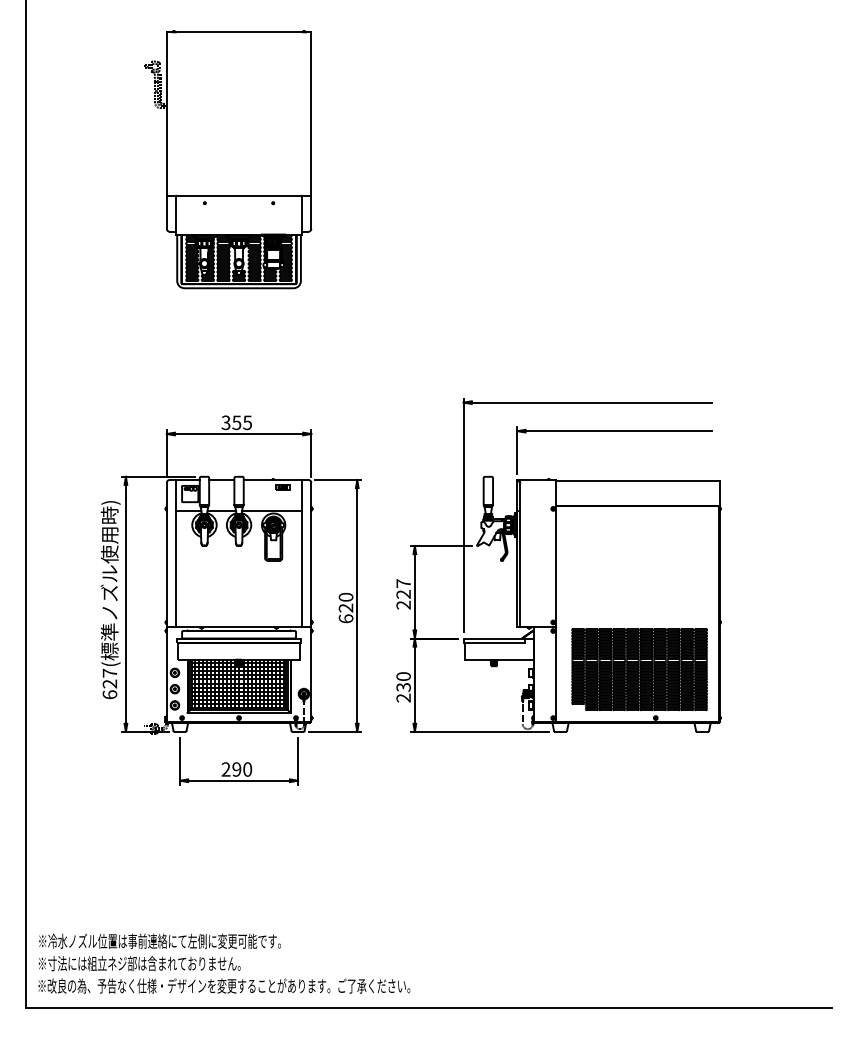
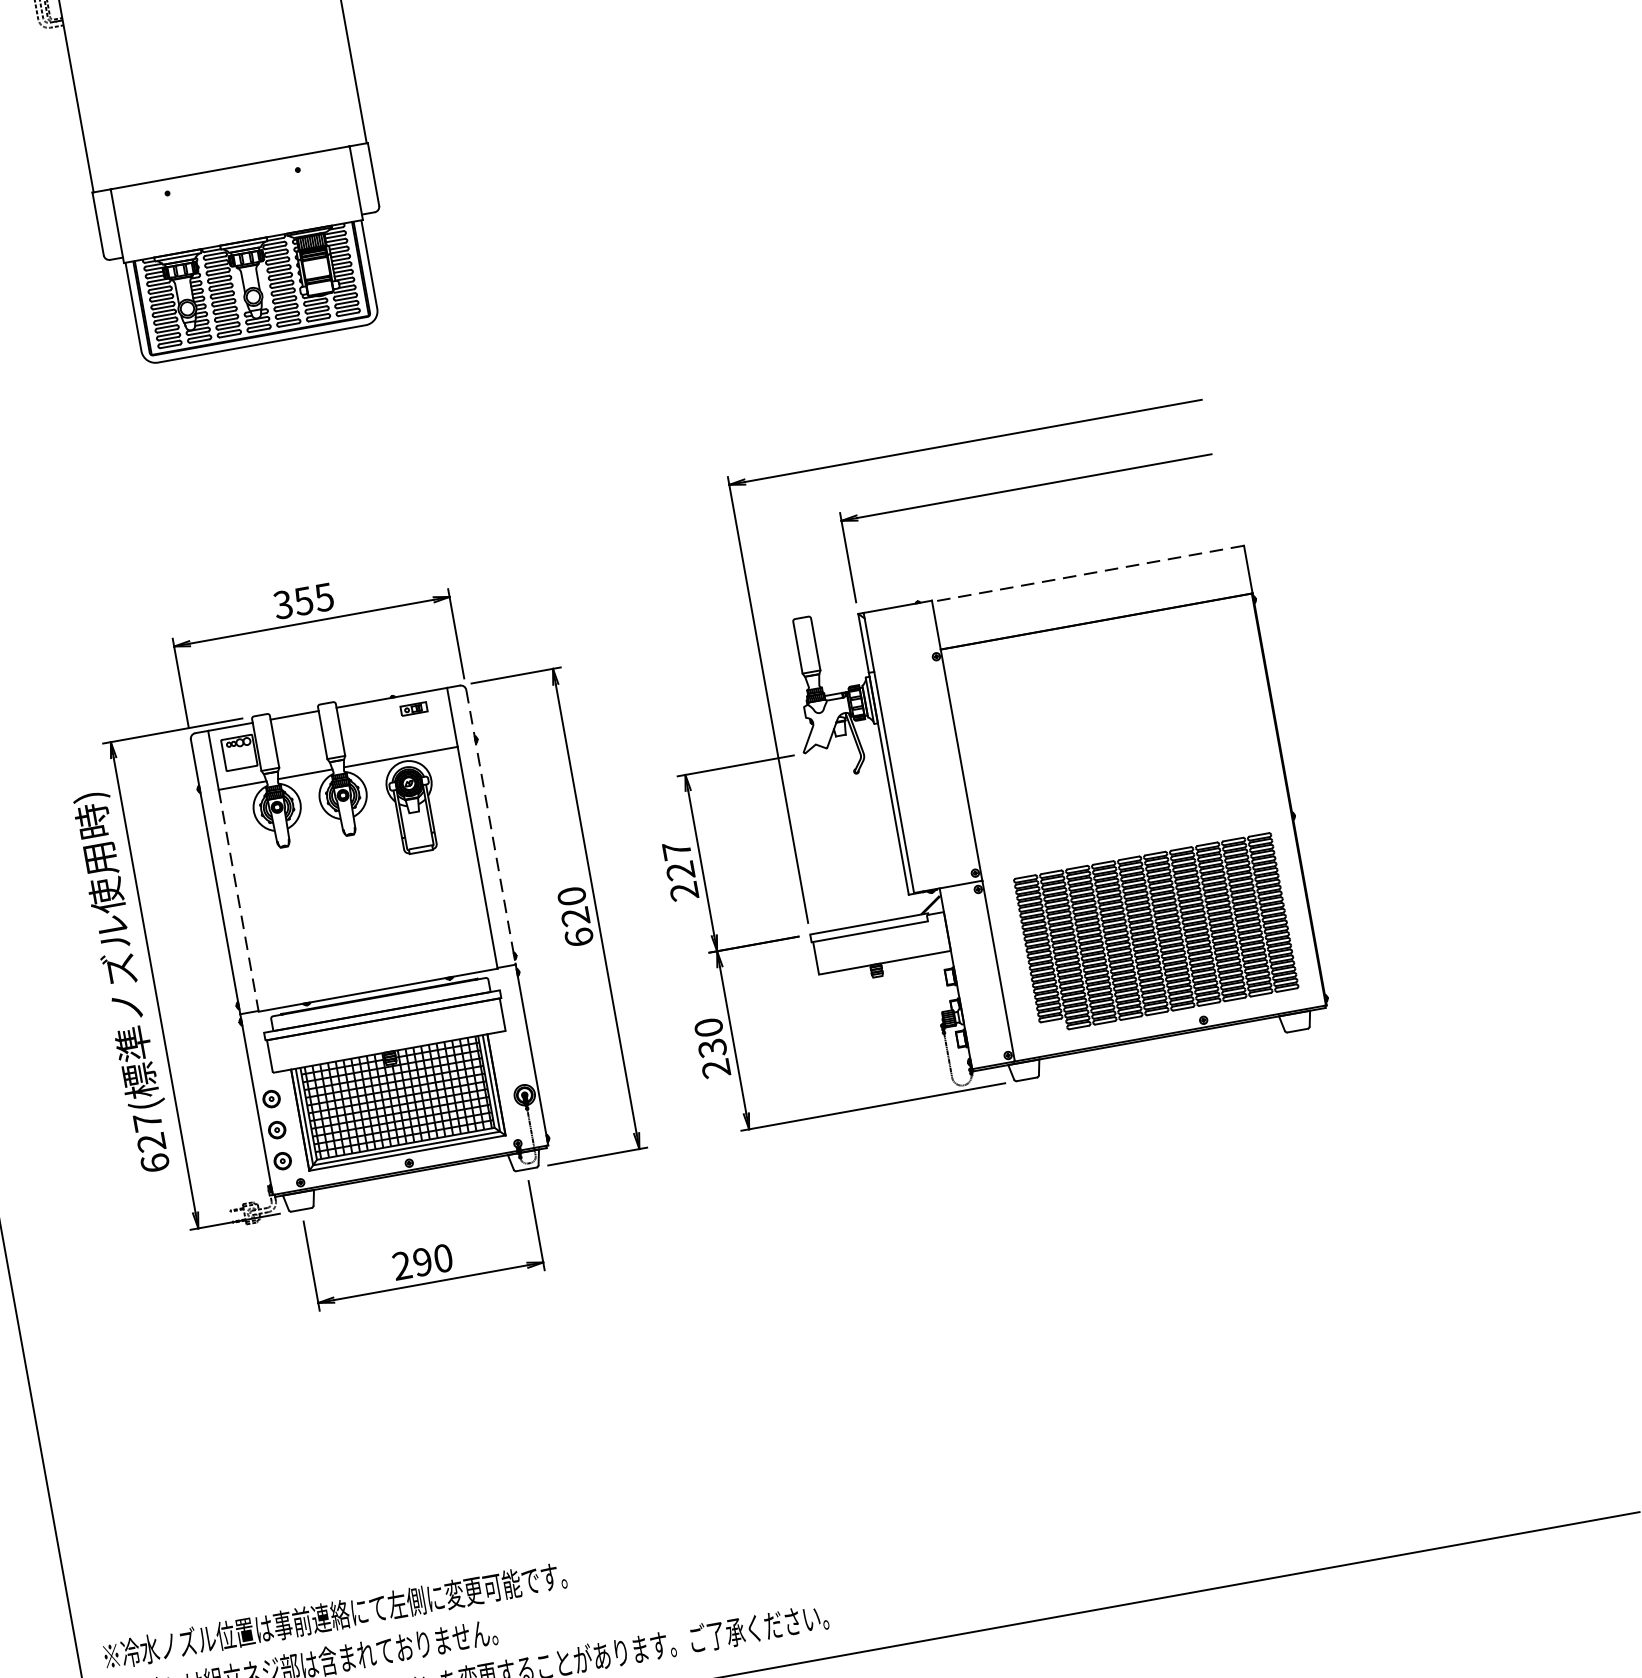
line: (637, 480) -> (1087, 573), solid -> dashed
line: (311, 555) -> (491, 828), solid -> dashed
line: (176, 569) -> (239, 901), solid -> dashed

